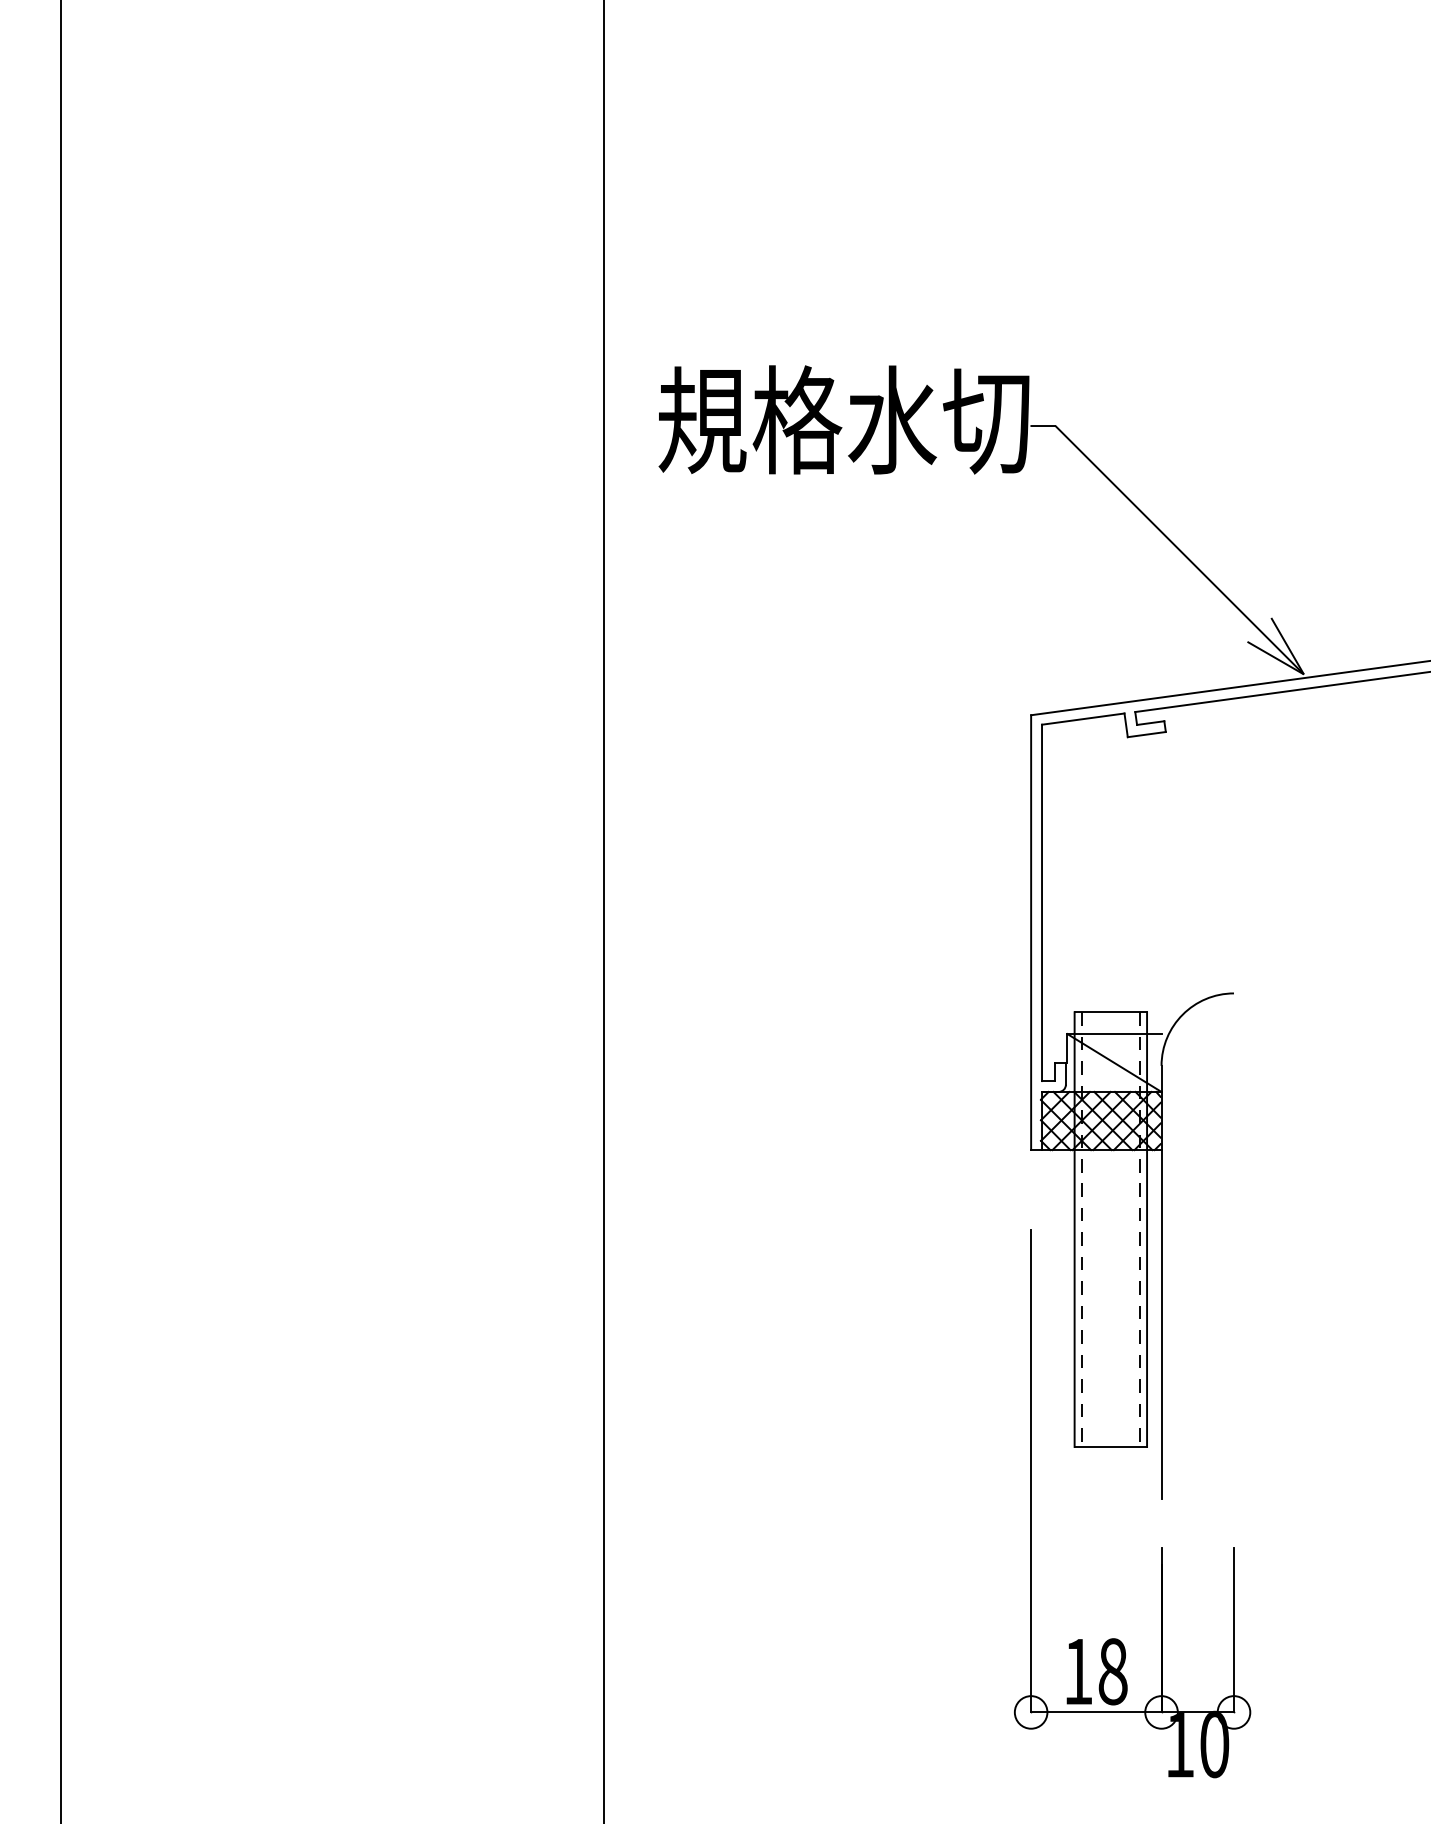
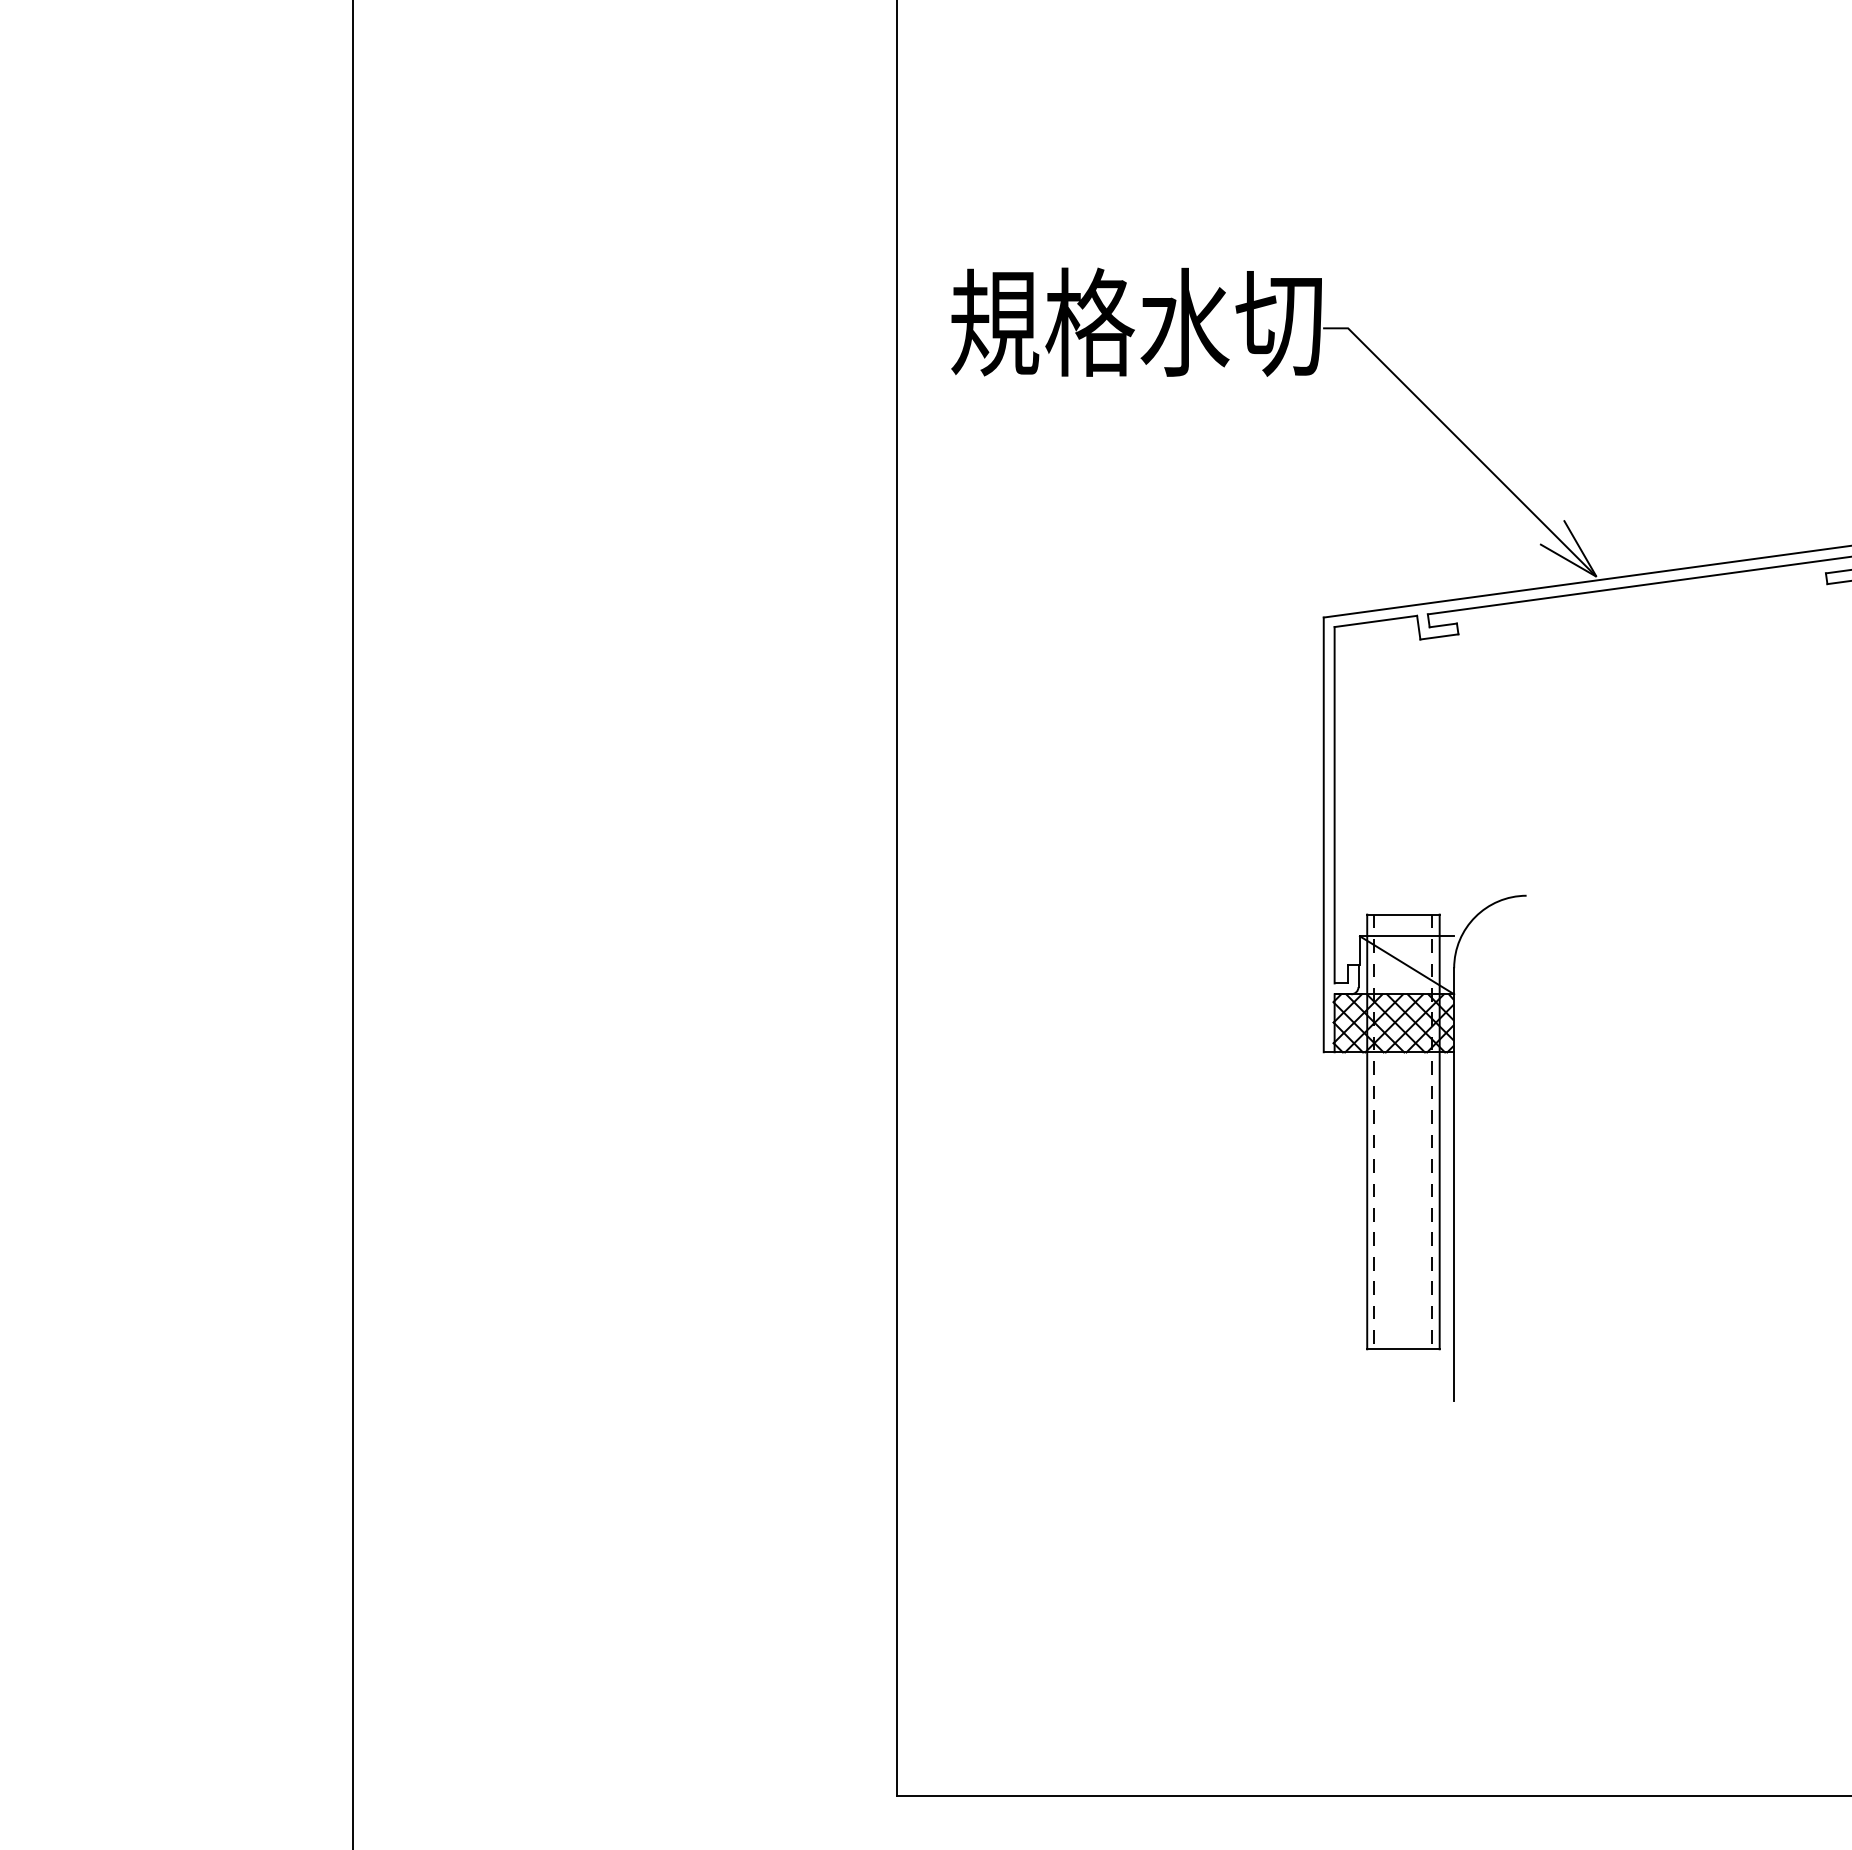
part: (1160, 1547) -> (1453, 1449), removed

